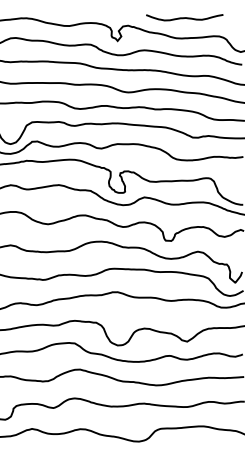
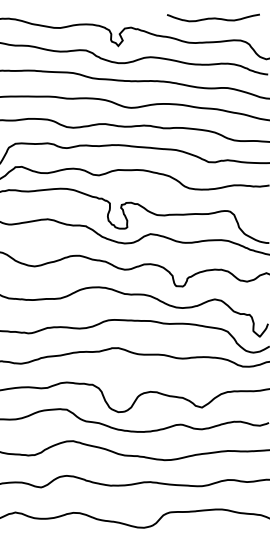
curve: (184, 17) -> (213, 17), moved

